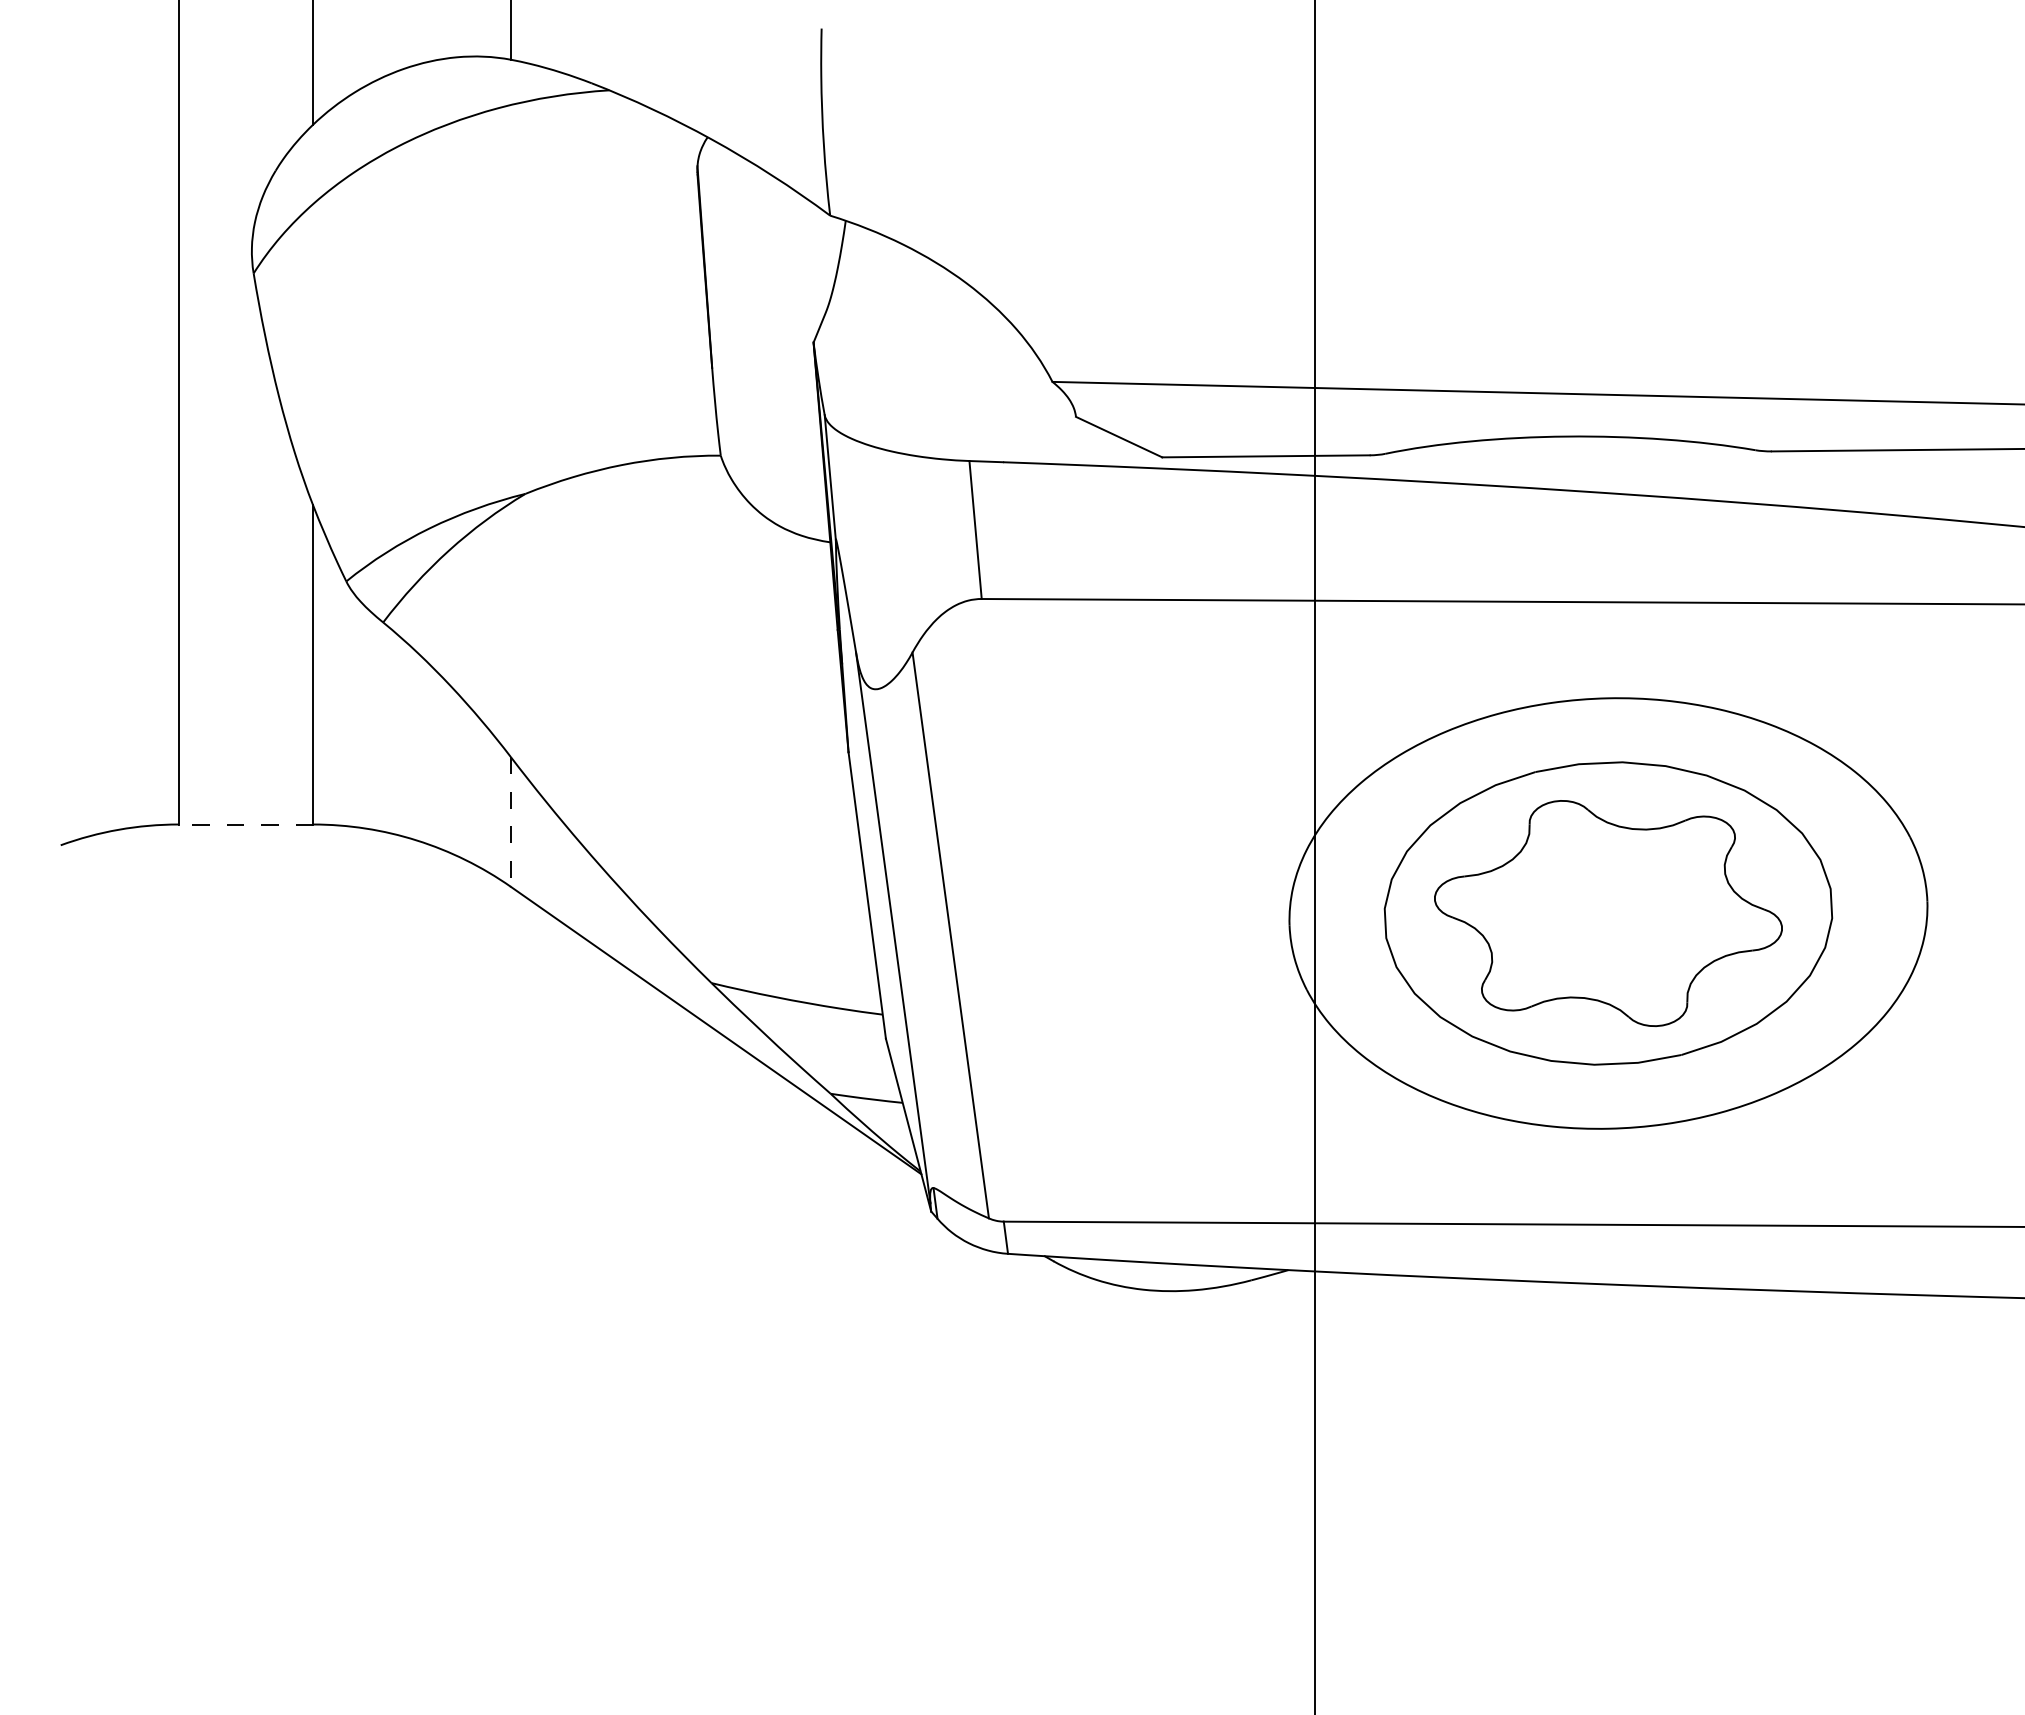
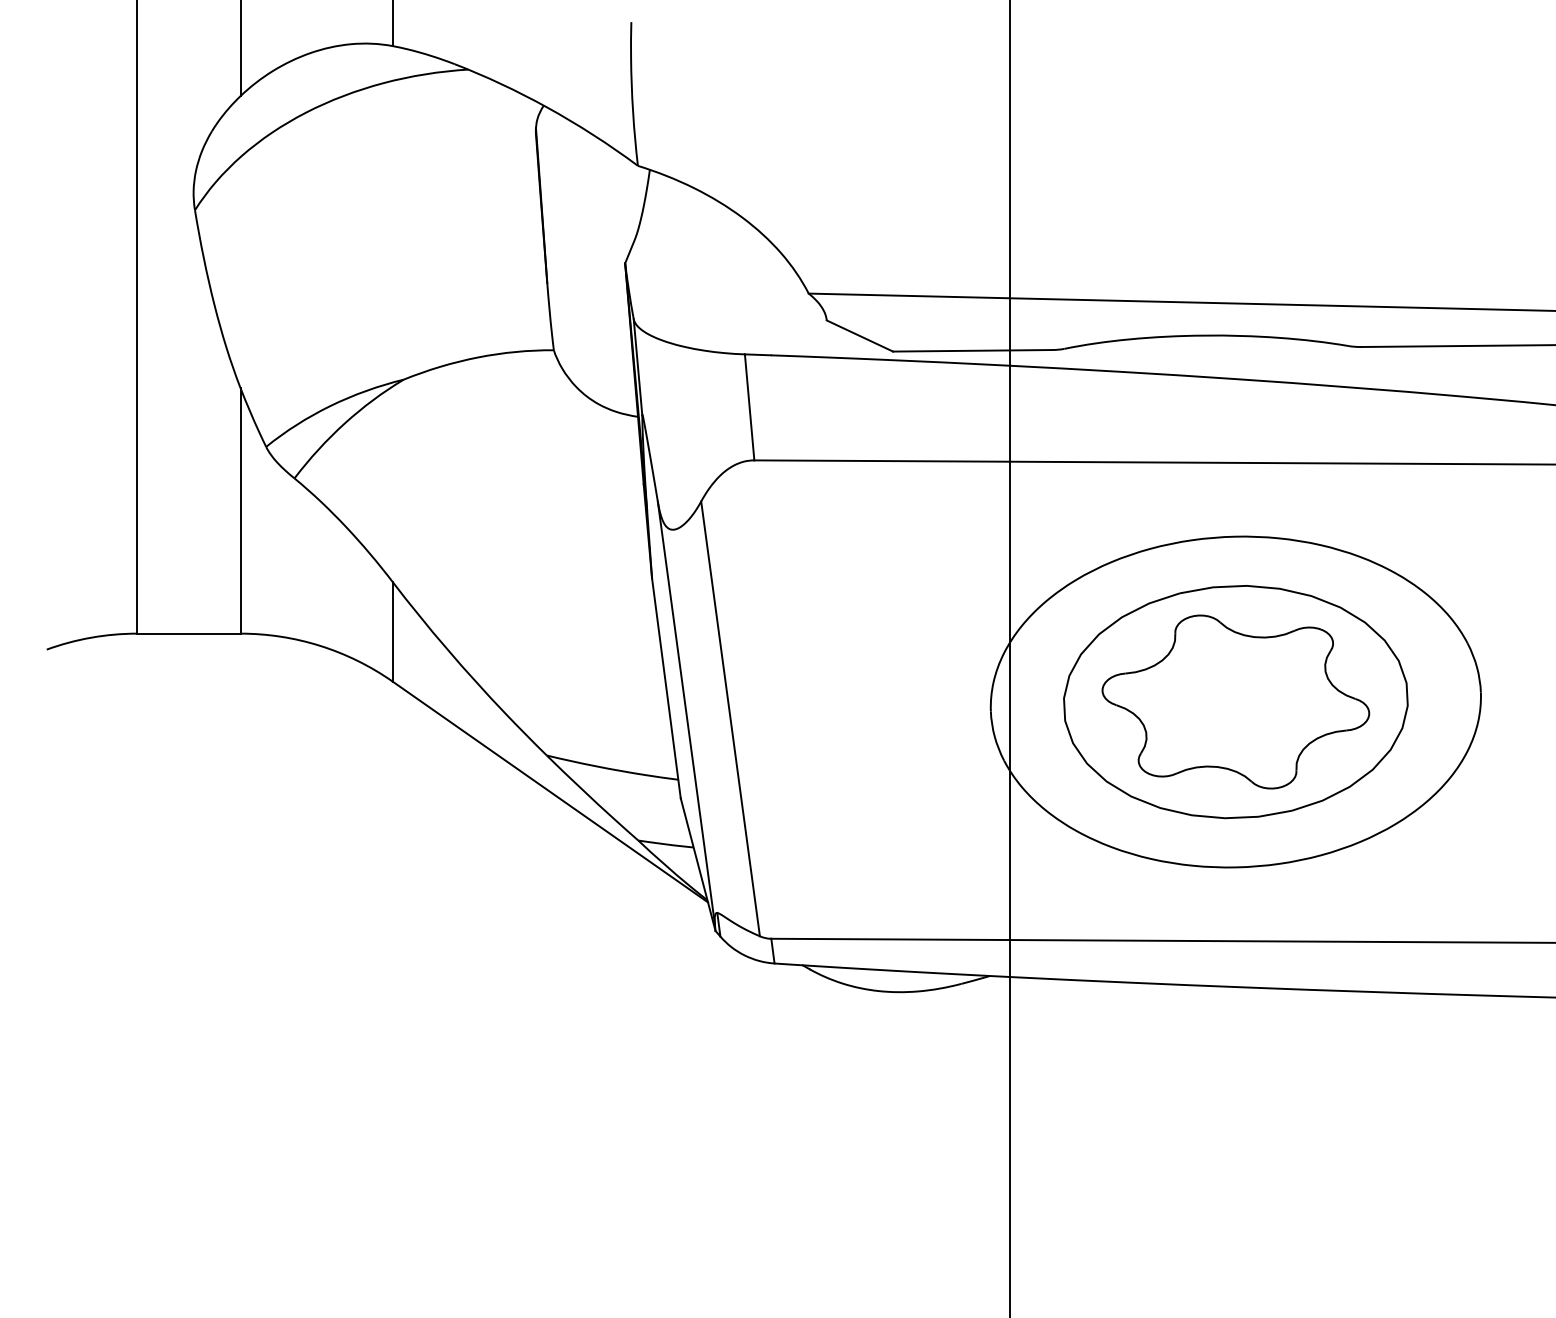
line: (510, 822) -> (392, 632), dashed -> solid
line: (245, 824) -> (188, 633), dashed -> solid

